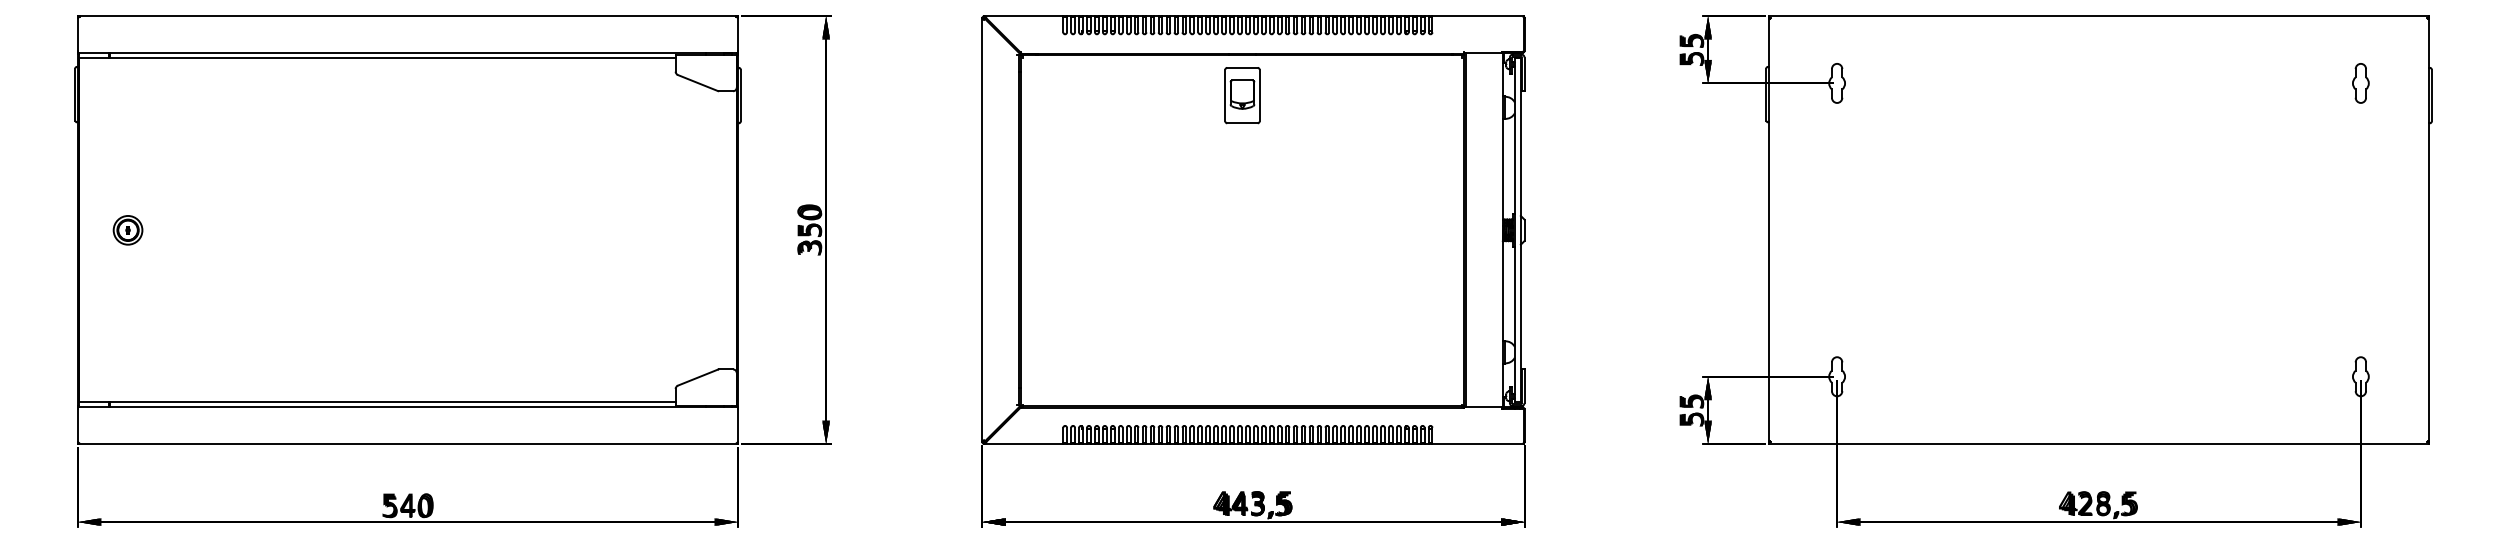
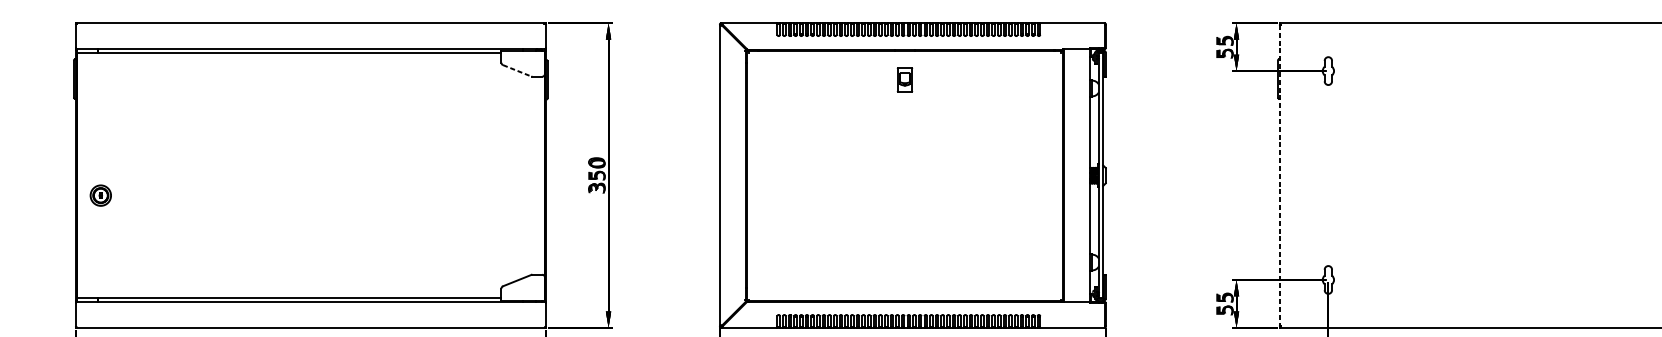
line: (698, 83) -> (517, 71), solid -> dashed
part: (1242, 95) -> (905, 79), size x0.6
part: (127, 230) -> (100, 195), moved
line: (1769, 230) -> (1280, 175), solid -> dashed

